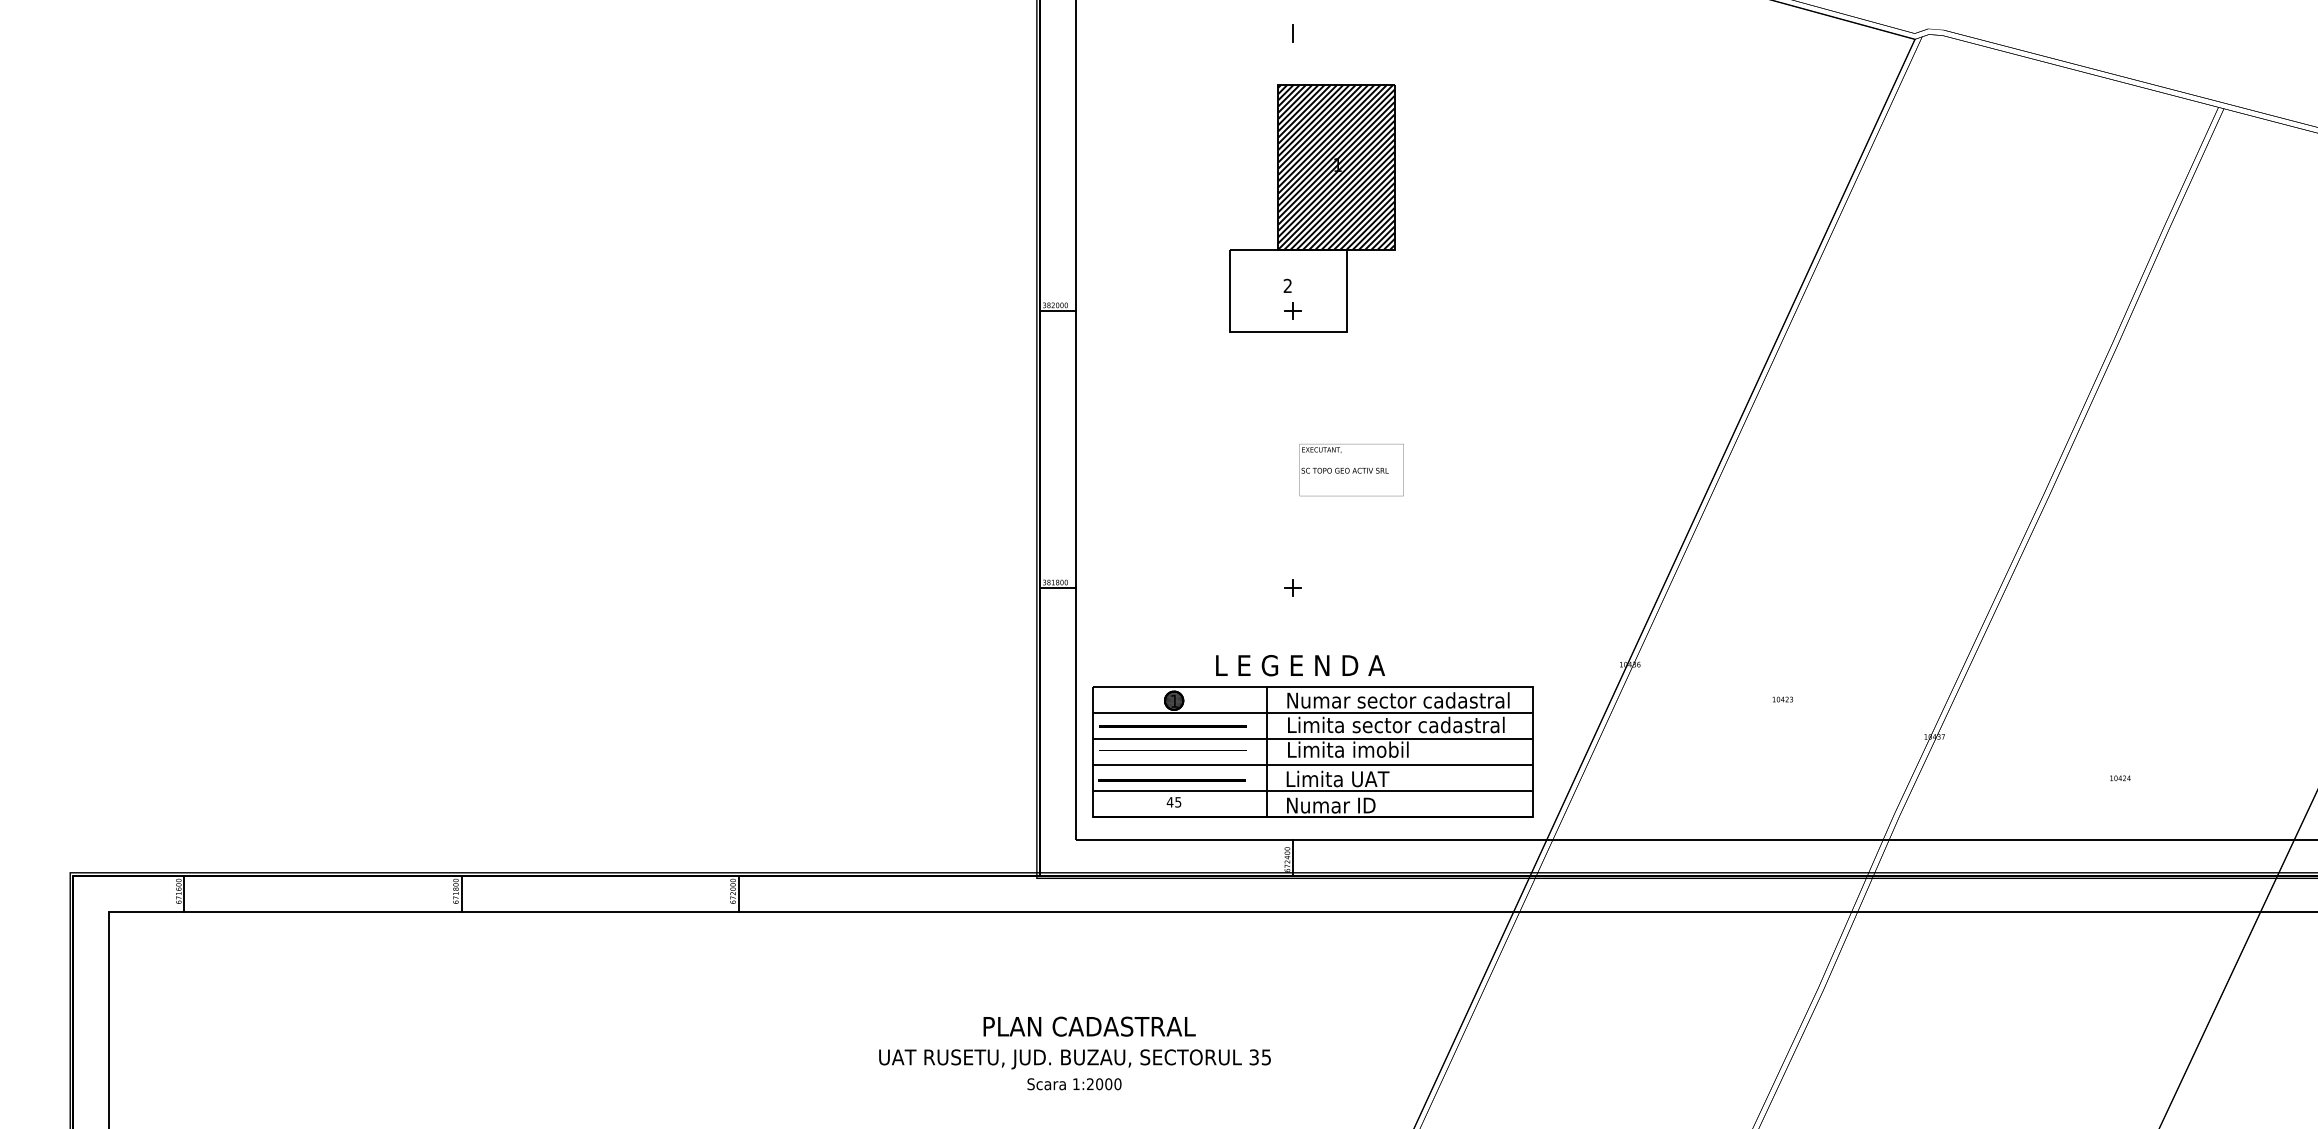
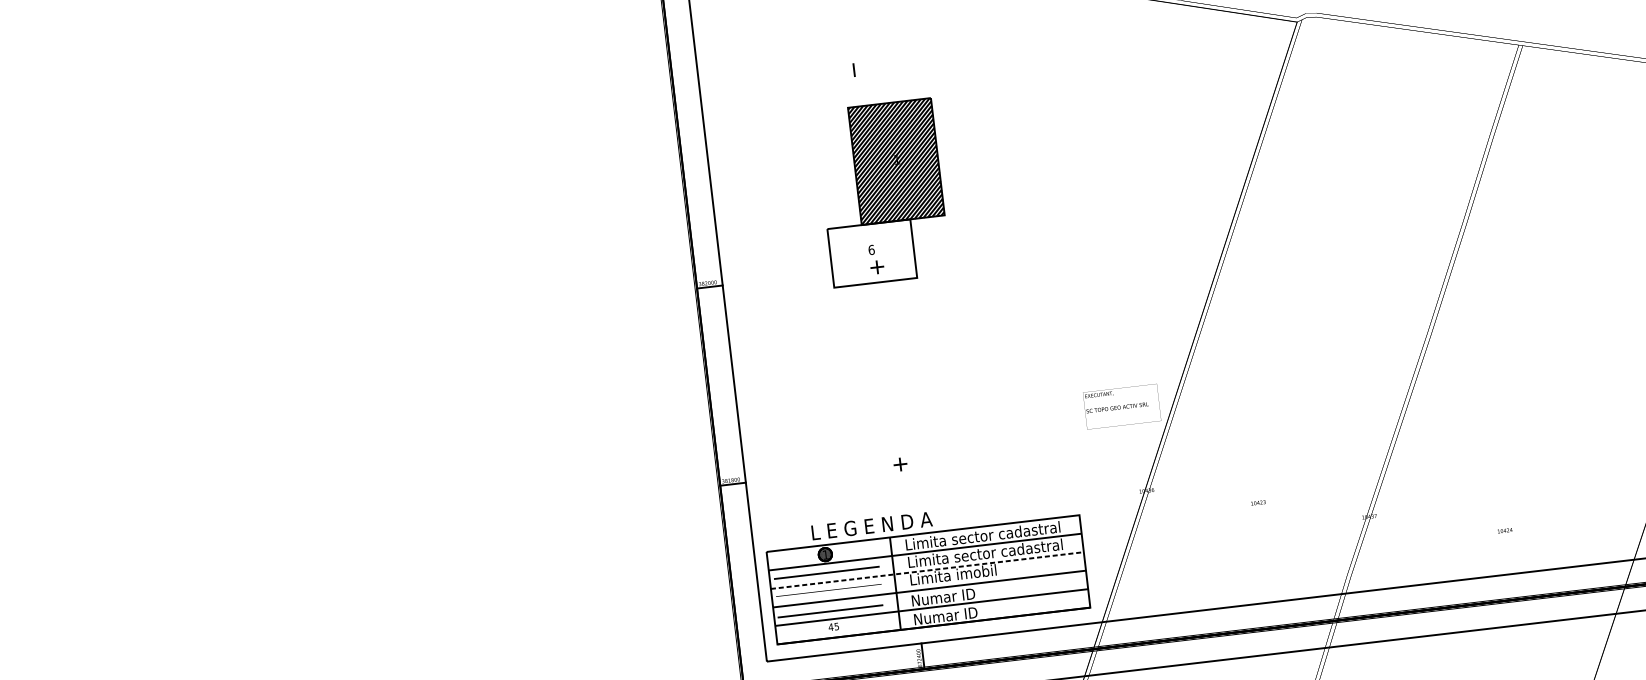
text: (1287, 285) -> (871, 249), 2 -> 6
text: (1351, 470) -> (1122, 407), moved
text: (1300, 665) -> (872, 525), moved
text: (1399, 700) -> (985, 535), Numar sector cadastral -> Limita sector cadastral
line: (1312, 739) -> (927, 570), solid -> dashed
text: (1338, 778) -> (948, 596), Limita UAT -> Numar ID

